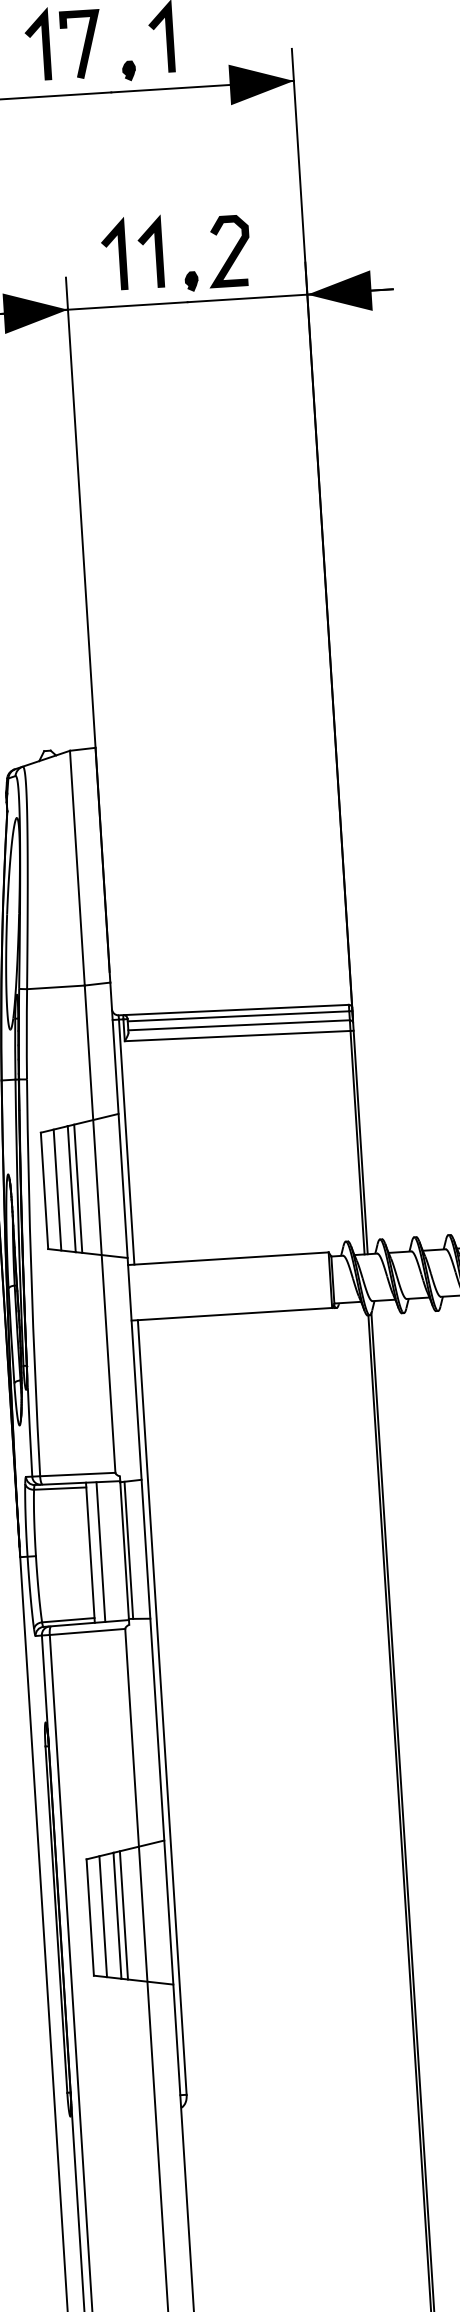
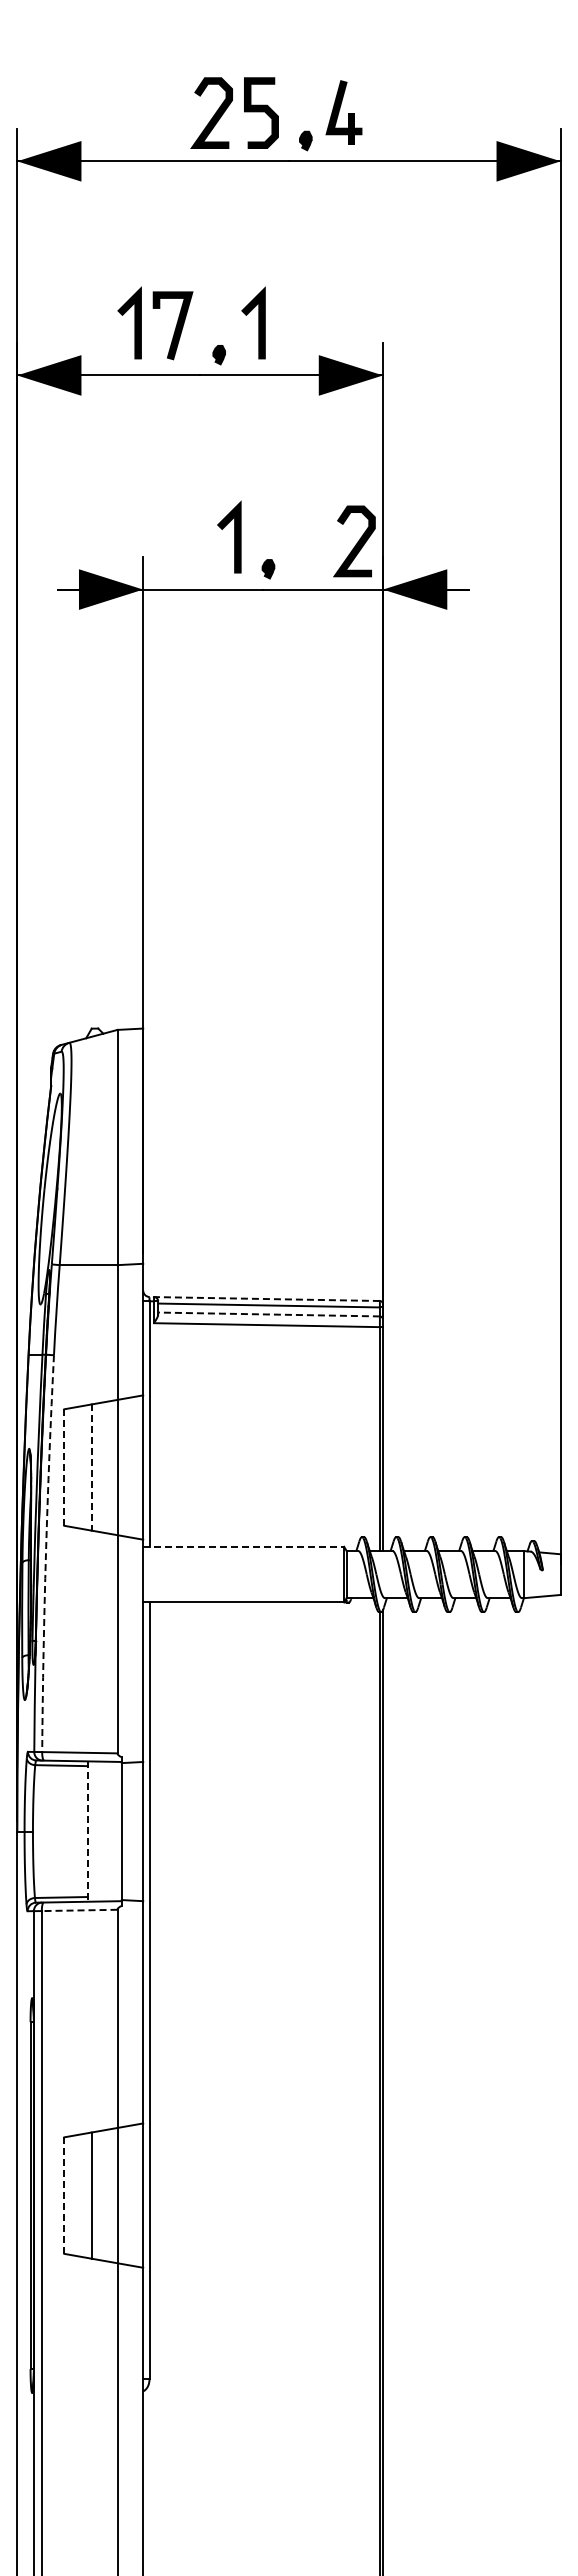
line: (118, 253) -> (197, 536), removed
curve: (231, 253) -> (356, 543), moved
line: (233, 1009) -> (264, 1298), solid -> dashed
line: (239, 1025) -> (269, 1314), solid -> dashed
line: (78, 1188) -> (98, 1467), removed
line: (57, 1190) -> (77, 1467), removed
line: (71, 1190) -> (91, 1468), solid -> dashed
line: (44, 1191) -> (64, 1468), solid -> dashed
line: (229, 1258) -> (244, 1546), solid -> dashed
arc: (30, 1277) -> (45, 1553), solid -> dashed
line: (129, 1550) -> (126, 1831), removed
line: (101, 1551) -> (98, 1831), removed
line: (90, 1553) -> (87, 1832), solid -> dashed
line: (87, 1632) -> (79, 1910), solid -> dashed
line: (124, 1915) -> (98, 2195), removed
line: (103, 1916) -> (77, 2195), removed
line: (90, 1918) -> (64, 2196), solid -> dashed

